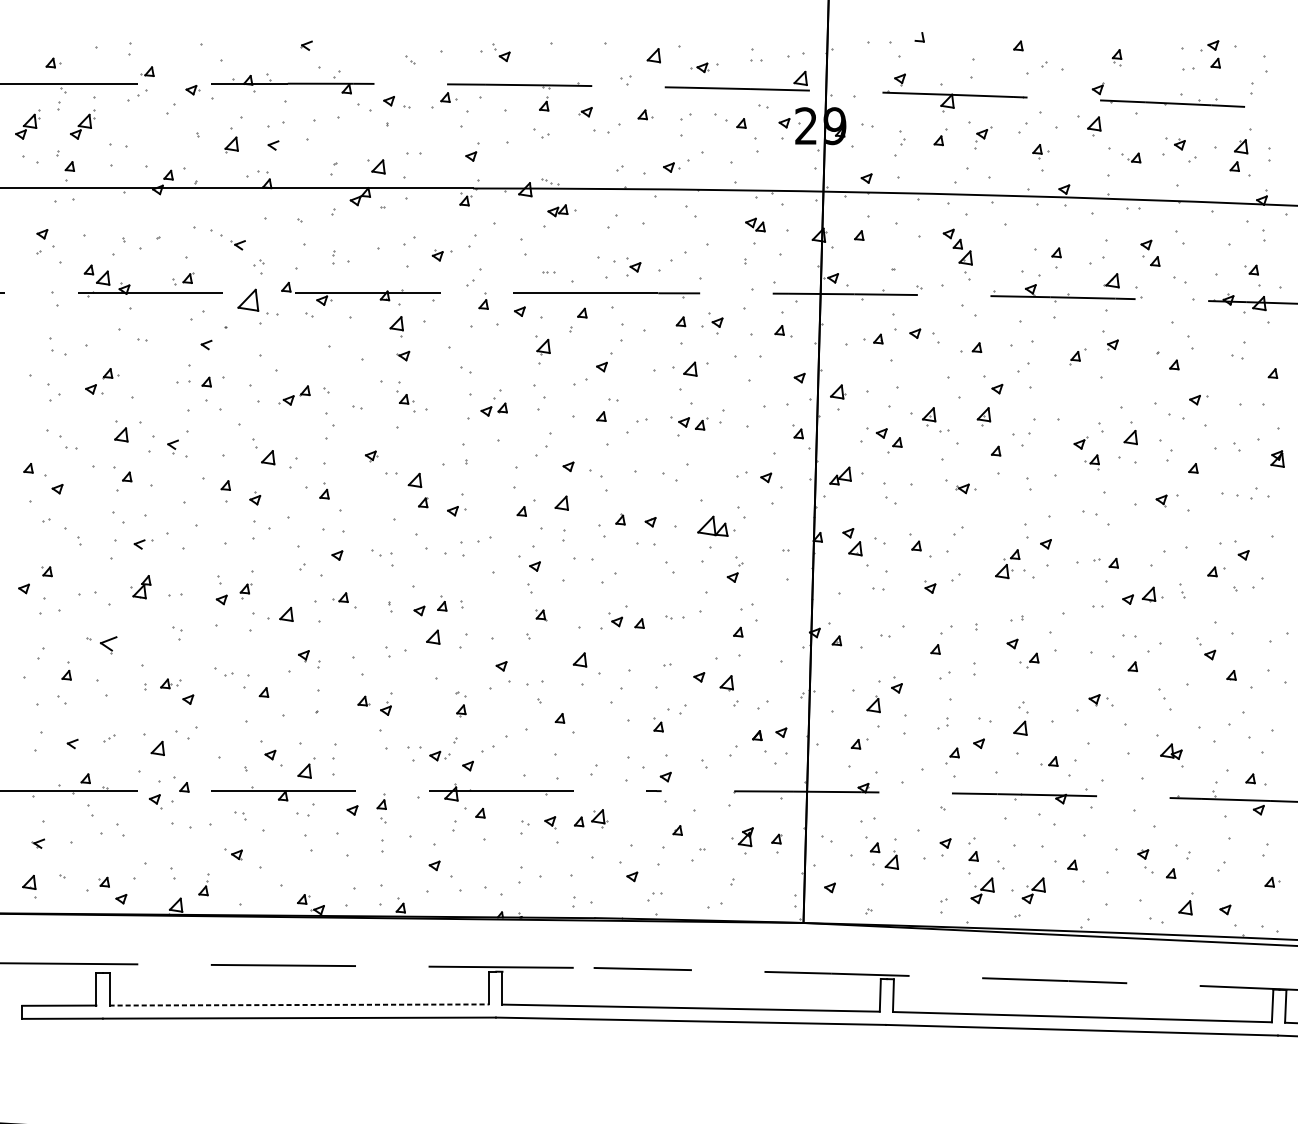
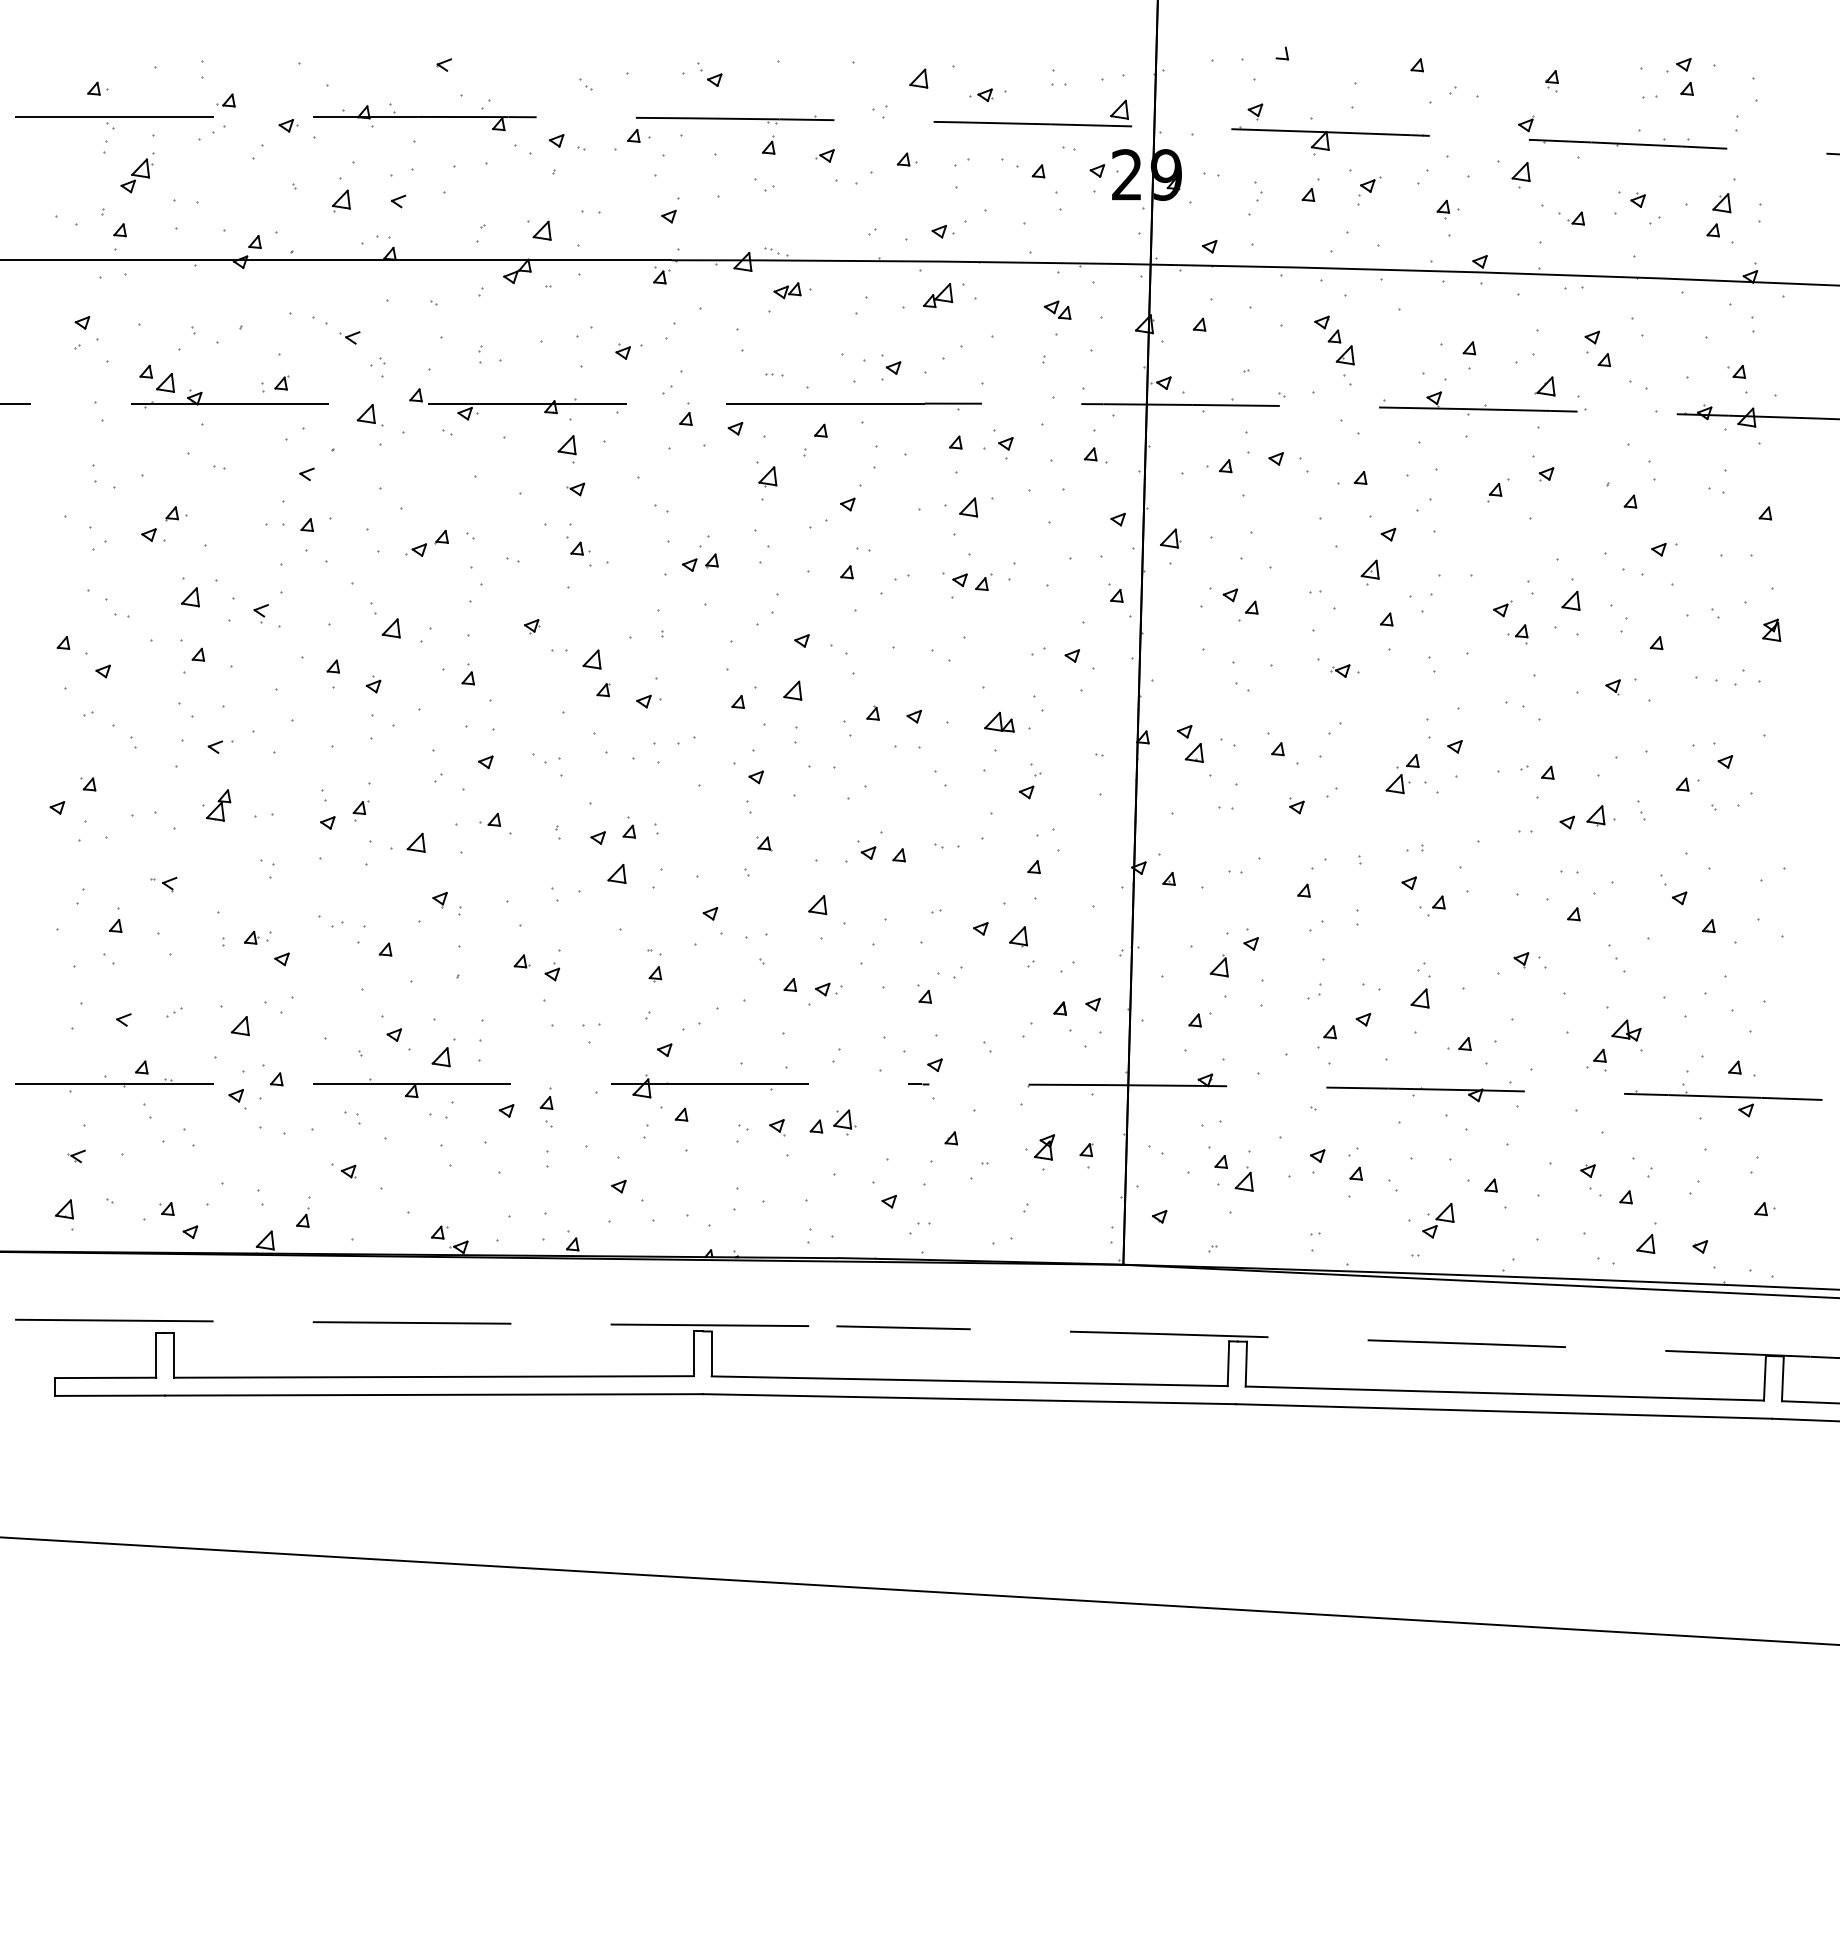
part: (27, 124) -> (62, 172), removed
part: (252, 301) -> (369, 415), size x0.62
part: (928, 416) -> (1294, 572), removed
part: (840, 476) -> (938, 295), moved
part: (712, 525) -> (999, 721), size x0.71
part: (101, 644) -> (163, 884), size x0.62
part: (439, 756) -> (828, 989), moved
part: (1151, 772) -> (1599, 1059), added
part: (982, 890) -> (1368, 1220), removed
line: (299, 1004) -> (434, 1376), dashed -> solid

